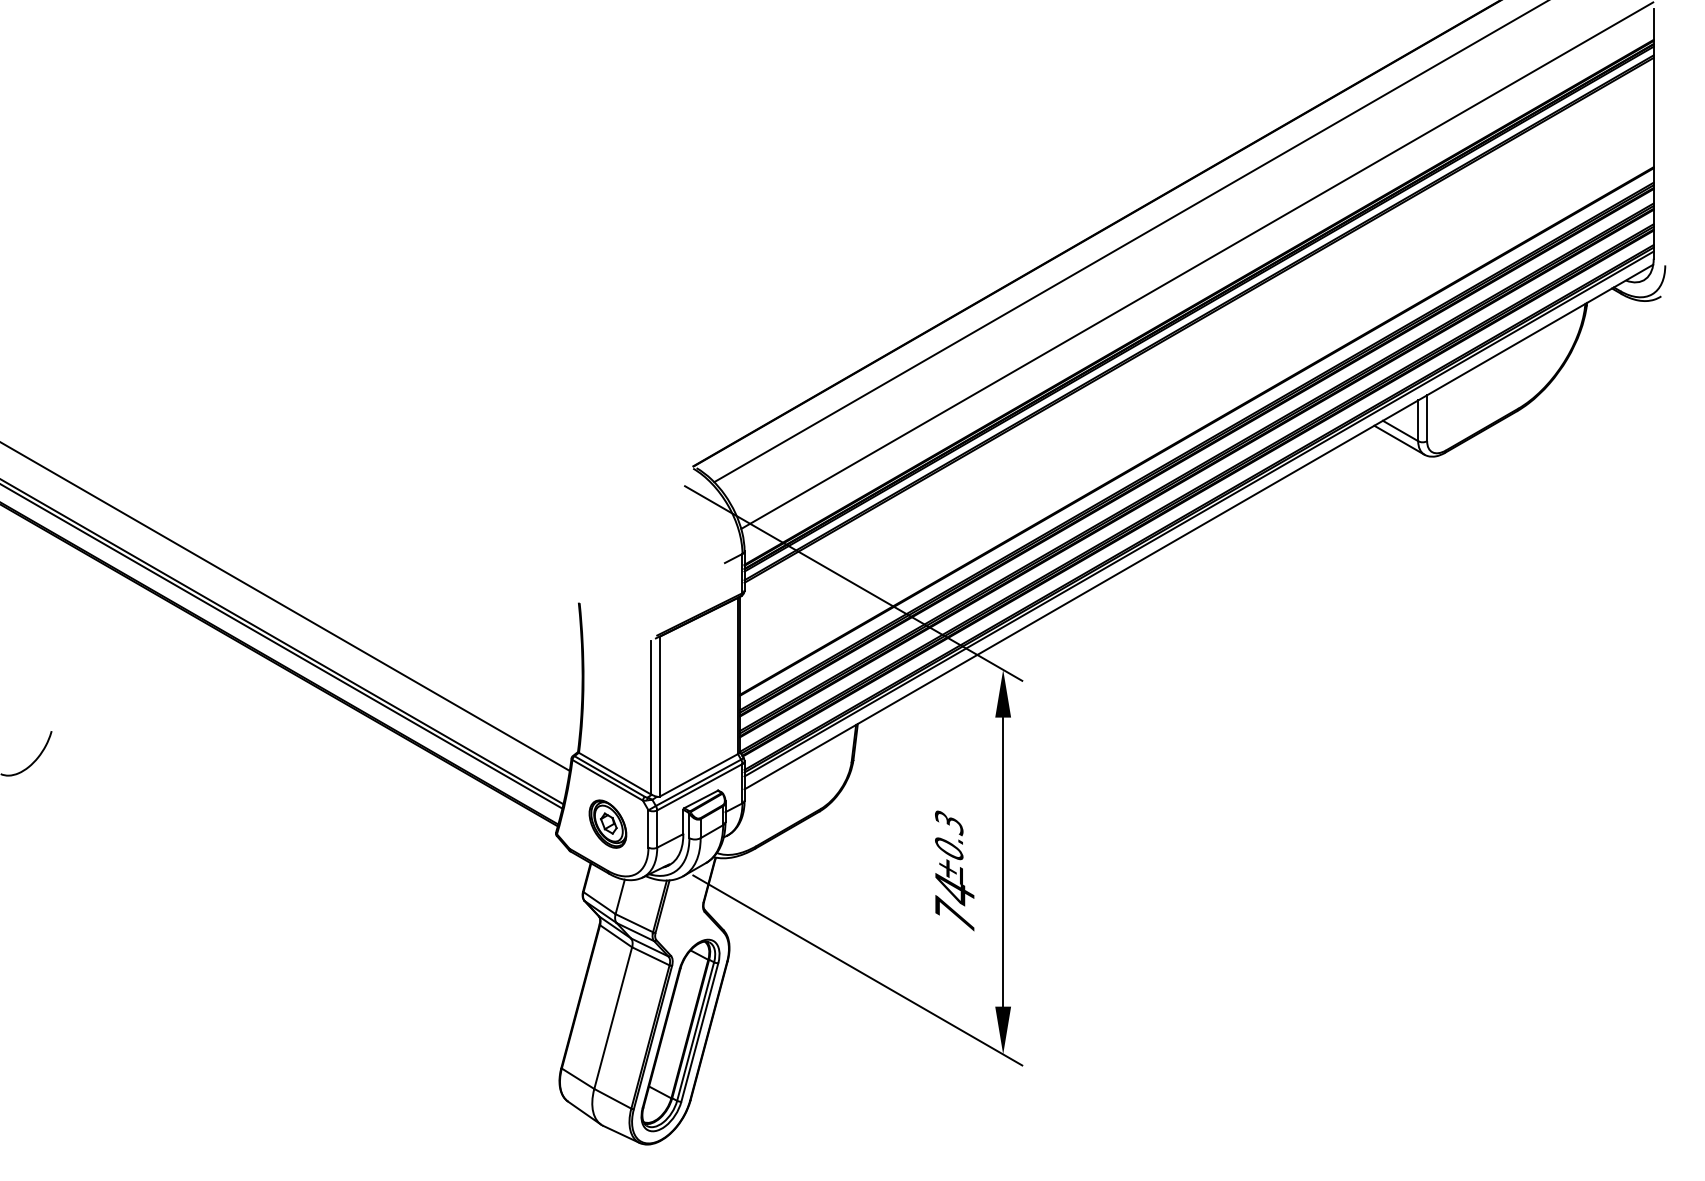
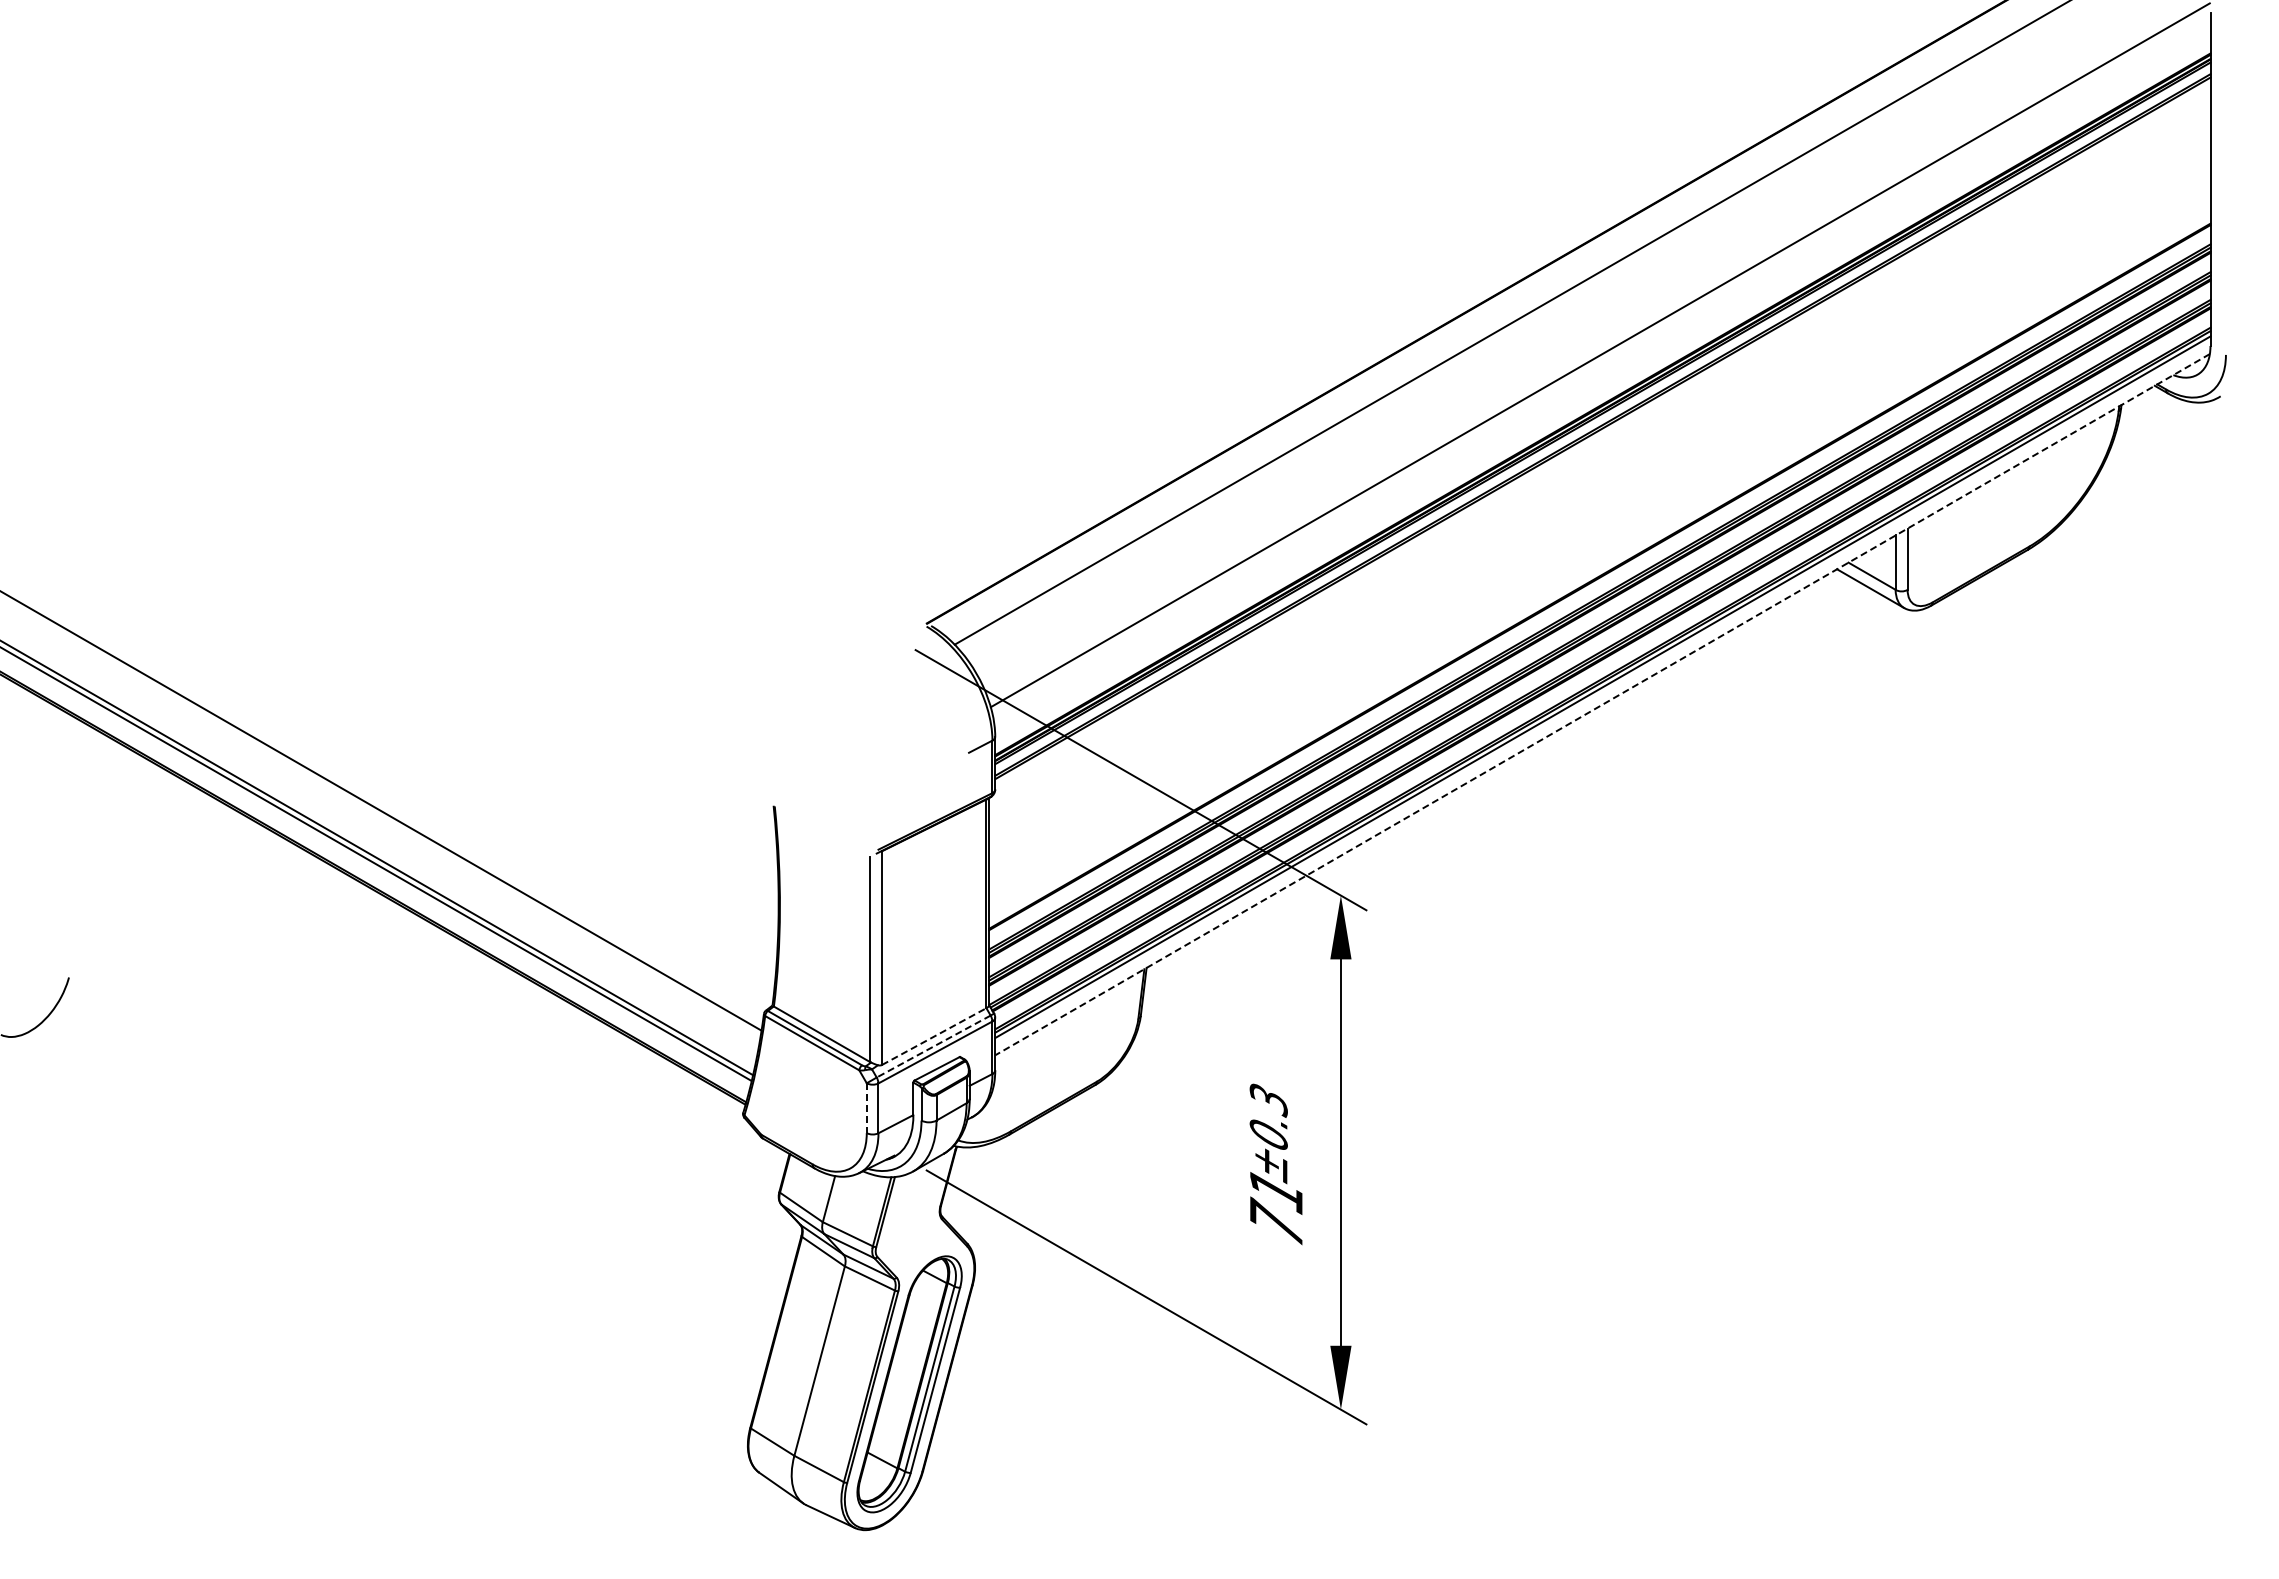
line: (1198, 526) -> (1602, 704), solid -> dashed
line: (699, 775) -> (934, 1036), solid -> dashed
line: (698, 782) -> (933, 1046), solid -> dashed
part: (607, 823) -> (812, 1101), removed
line: (648, 829) -> (866, 1108), solid -> dashed
text: (954, 890) -> (1276, 1190), 74 -> 71

